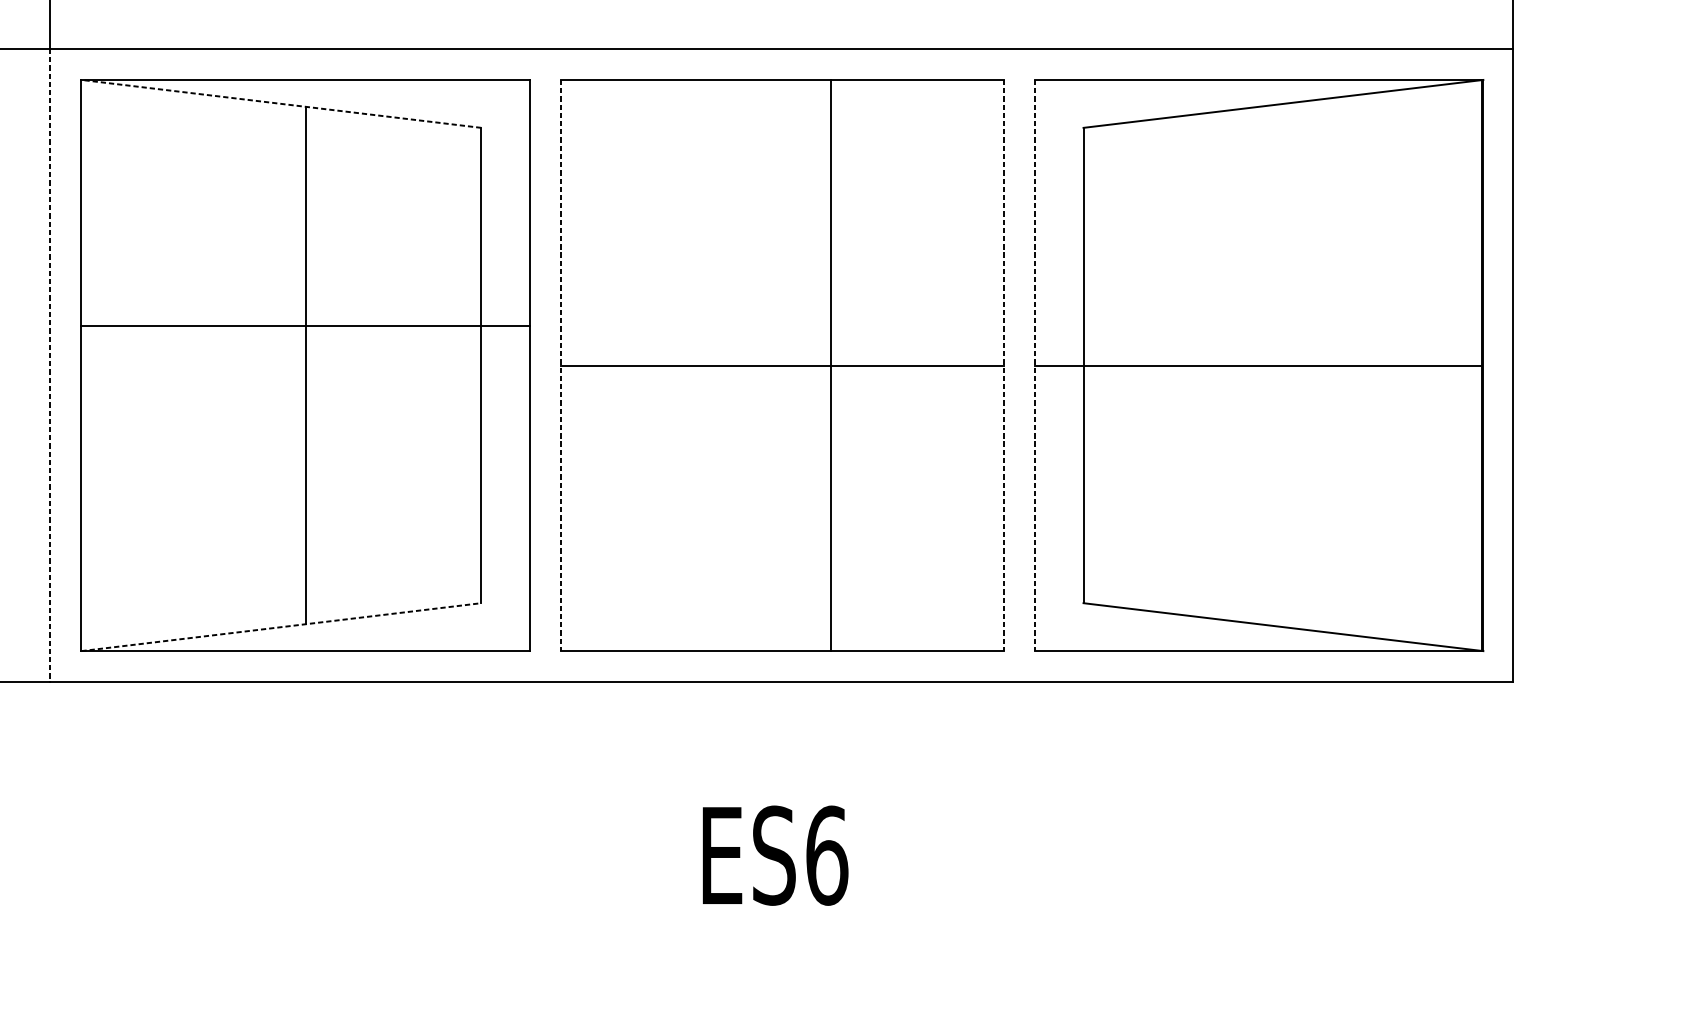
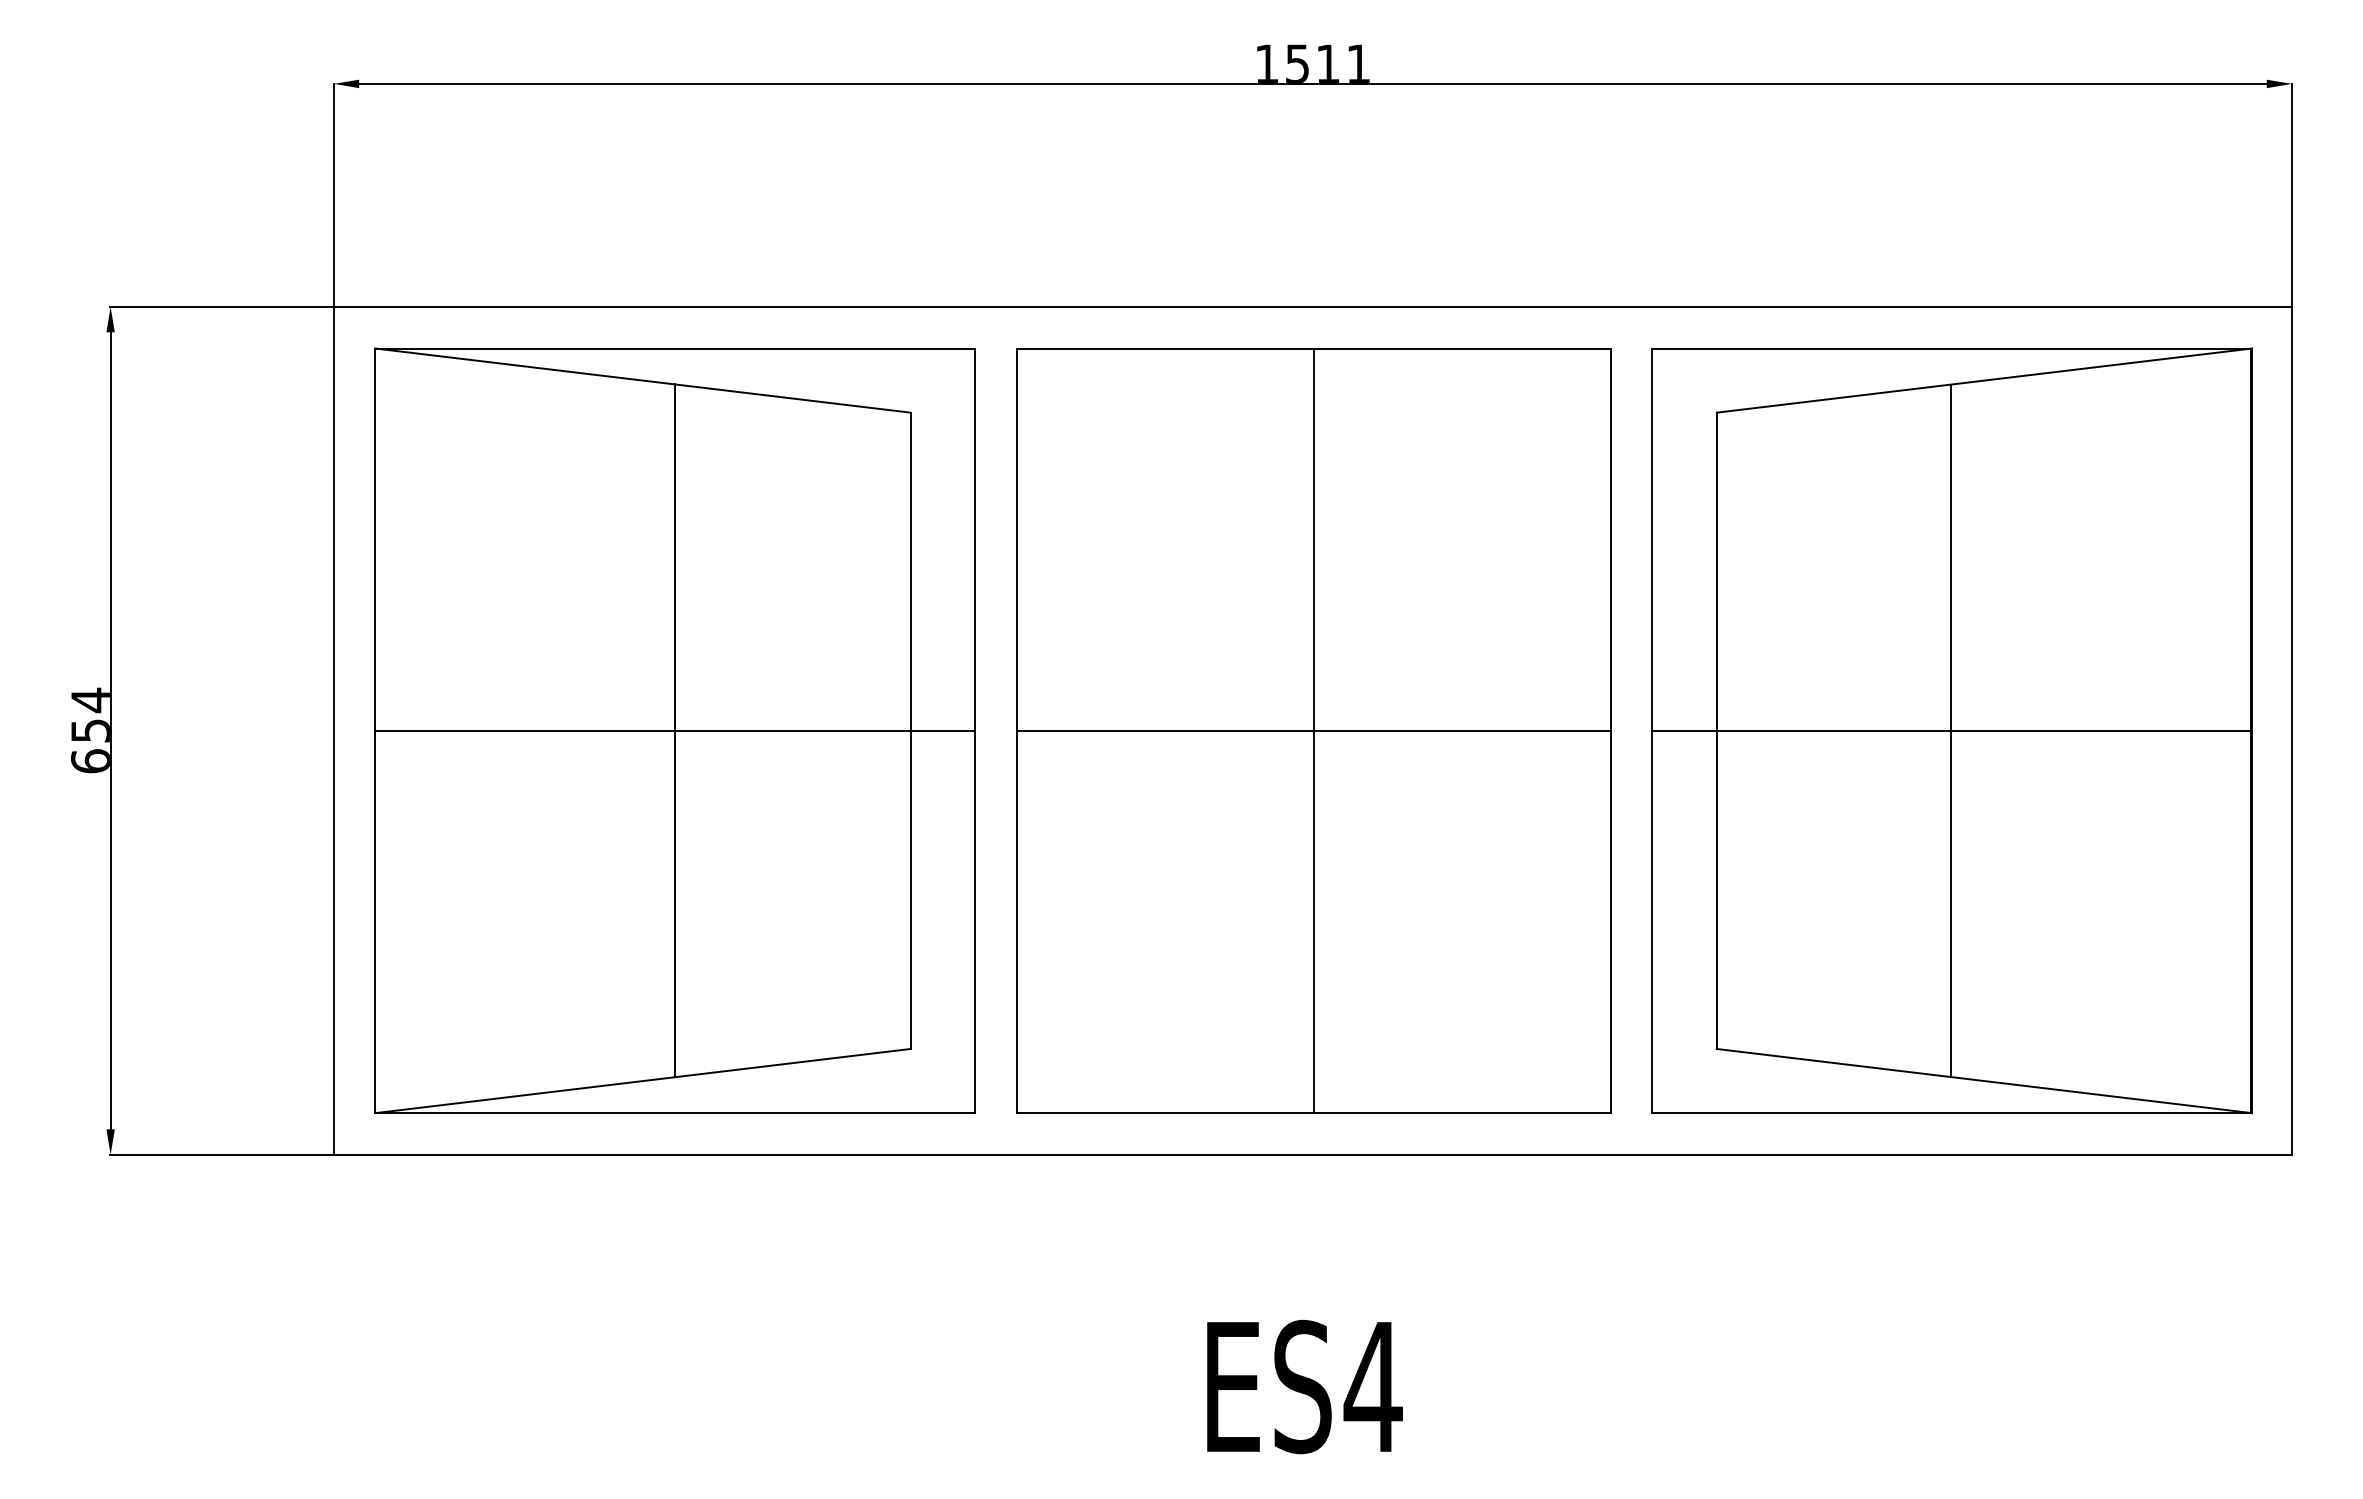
line: (281, 103) -> (642, 380), dashed -> solid
line: (305, 325) -> (675, 730), moved
line: (50, 365) -> (333, 730), dashed -> solid
line: (830, 365) -> (1313, 730), moved
line: (1258, 365) -> (1951, 730), added
line: (560, 366) -> (1016, 731), dashed -> solid
line: (1004, 366) -> (1610, 731), dashed -> solid
line: (1035, 366) -> (1652, 731), dashed -> solid
line: (281, 627) -> (642, 1081), dashed -> solid
text: (826, 855) -> (1372, 1386), ES6 -> ES4

